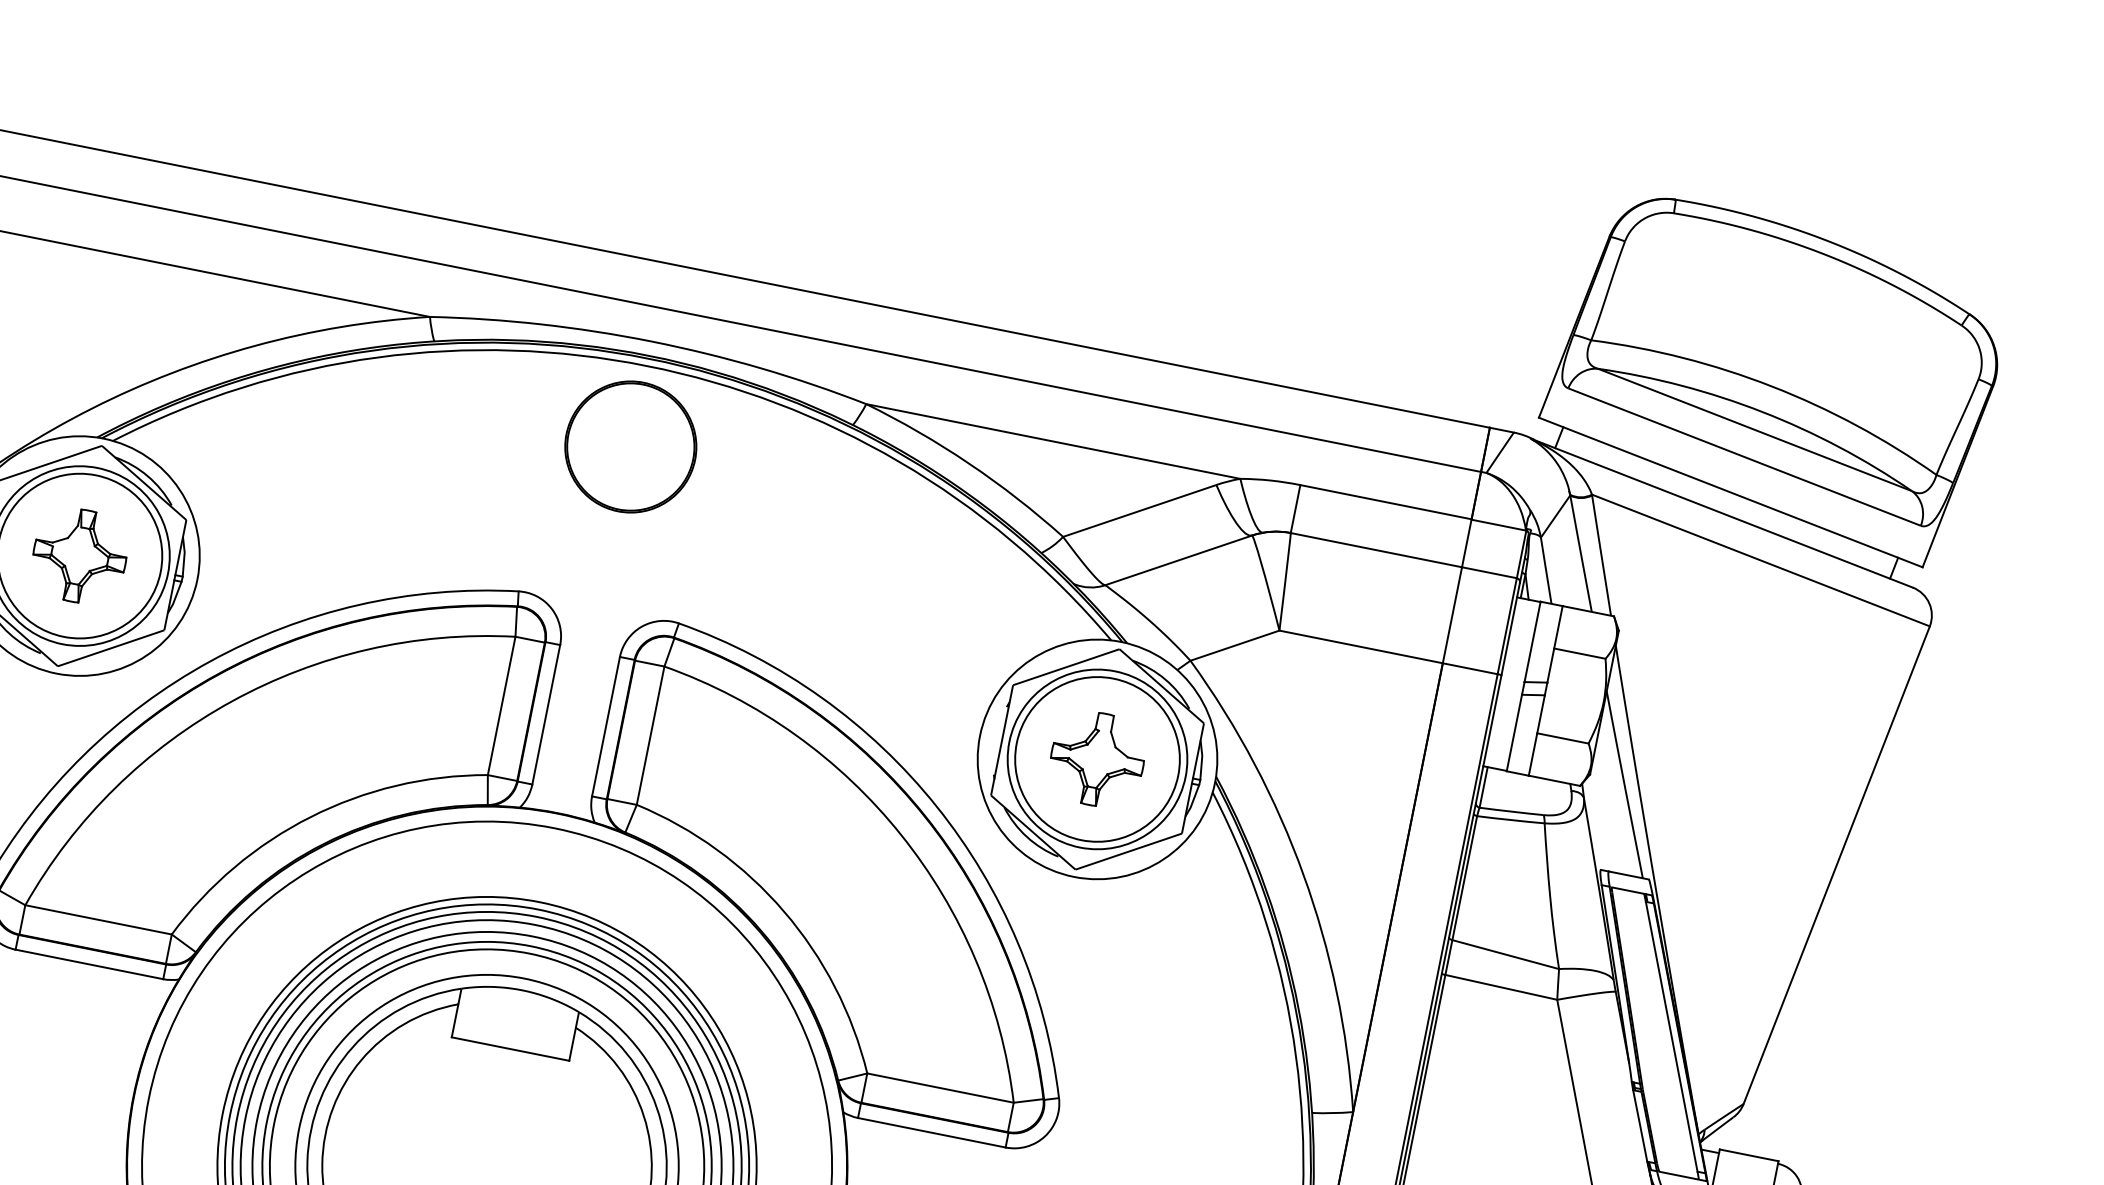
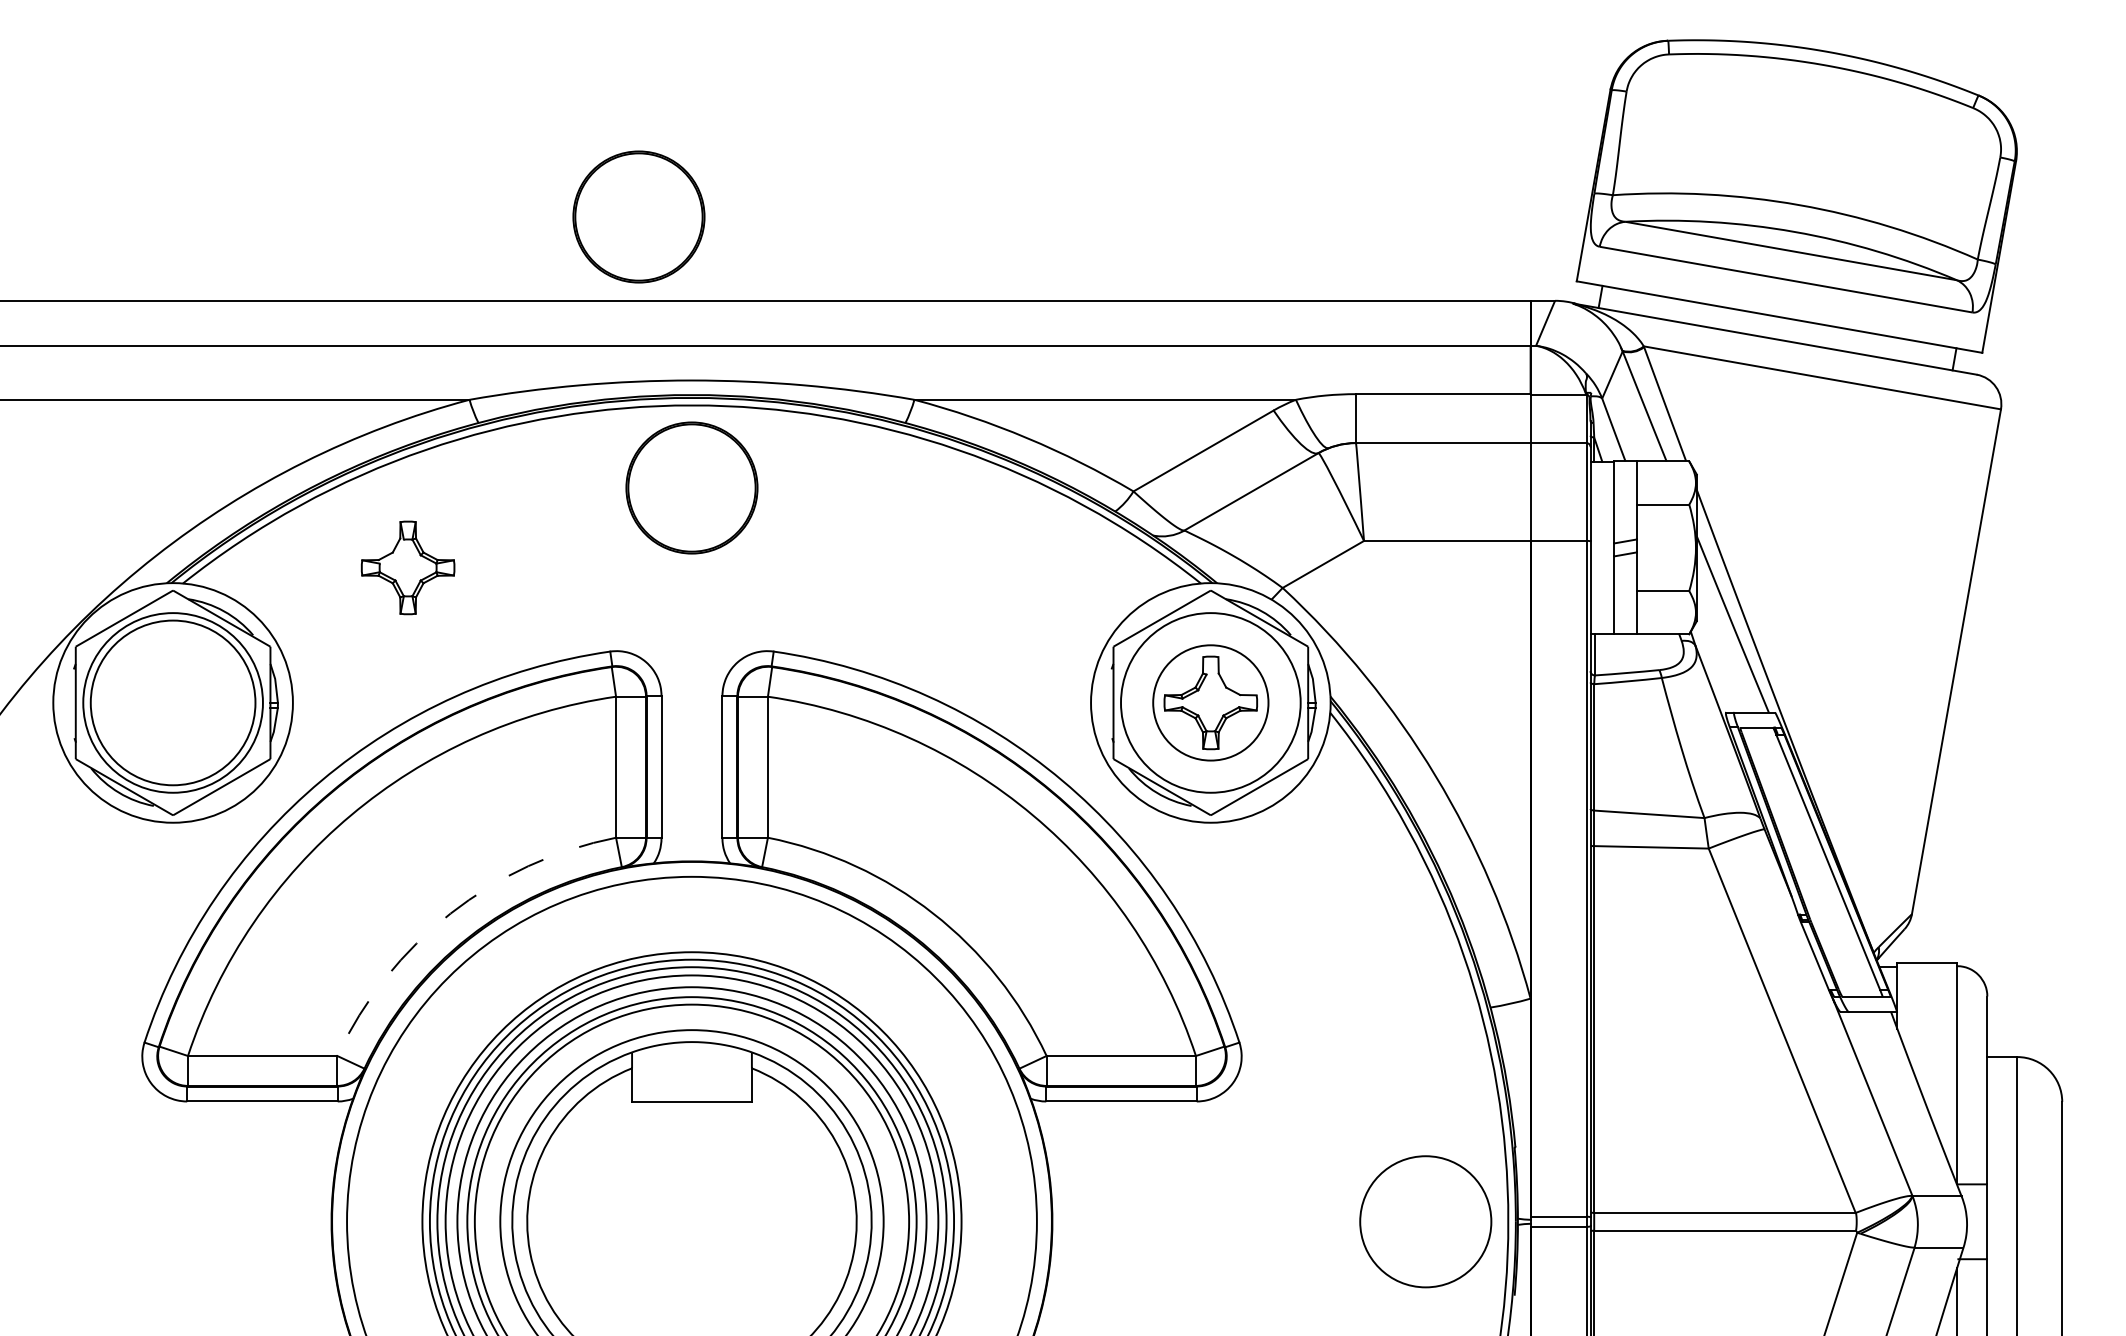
part: (631, 170) -> (638, 216), added
part: (79, 555) -> (407, 567), moved
circle: (1097, 758) -> (1210, 702), size x0.7
arc: (310, 816) -> (450, 913), solid -> dashed

